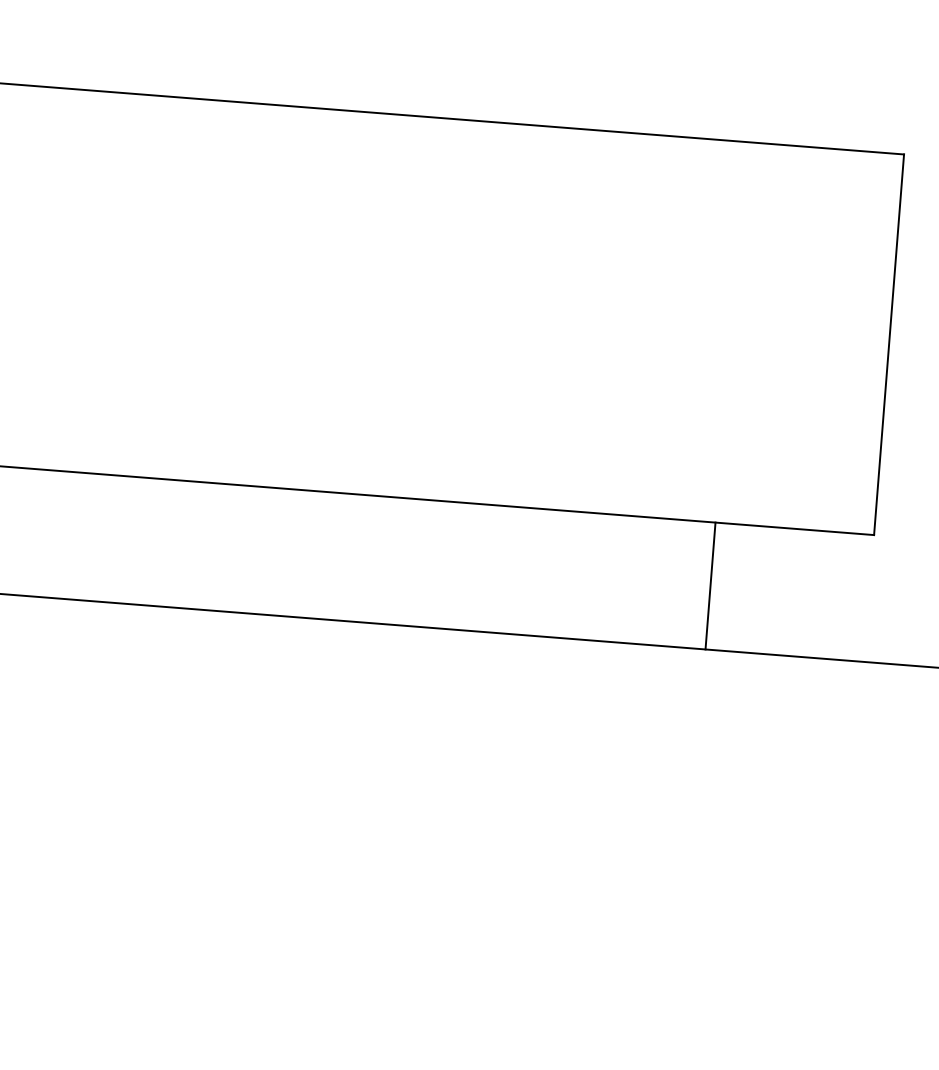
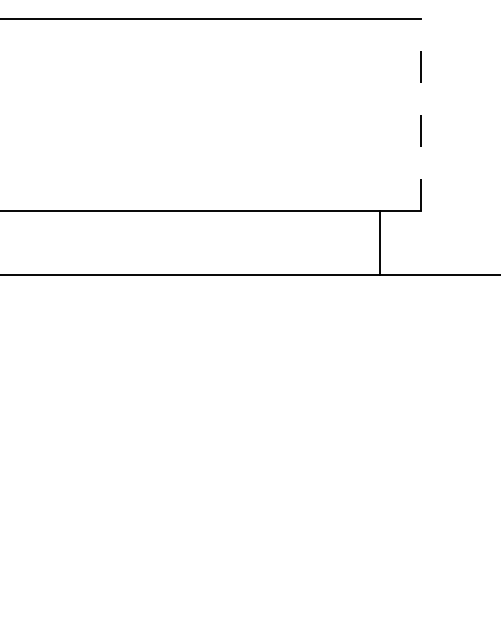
line: (888, 343) -> (420, 114), solid -> dashed
line: (710, 586) -> (379, 243), moved

